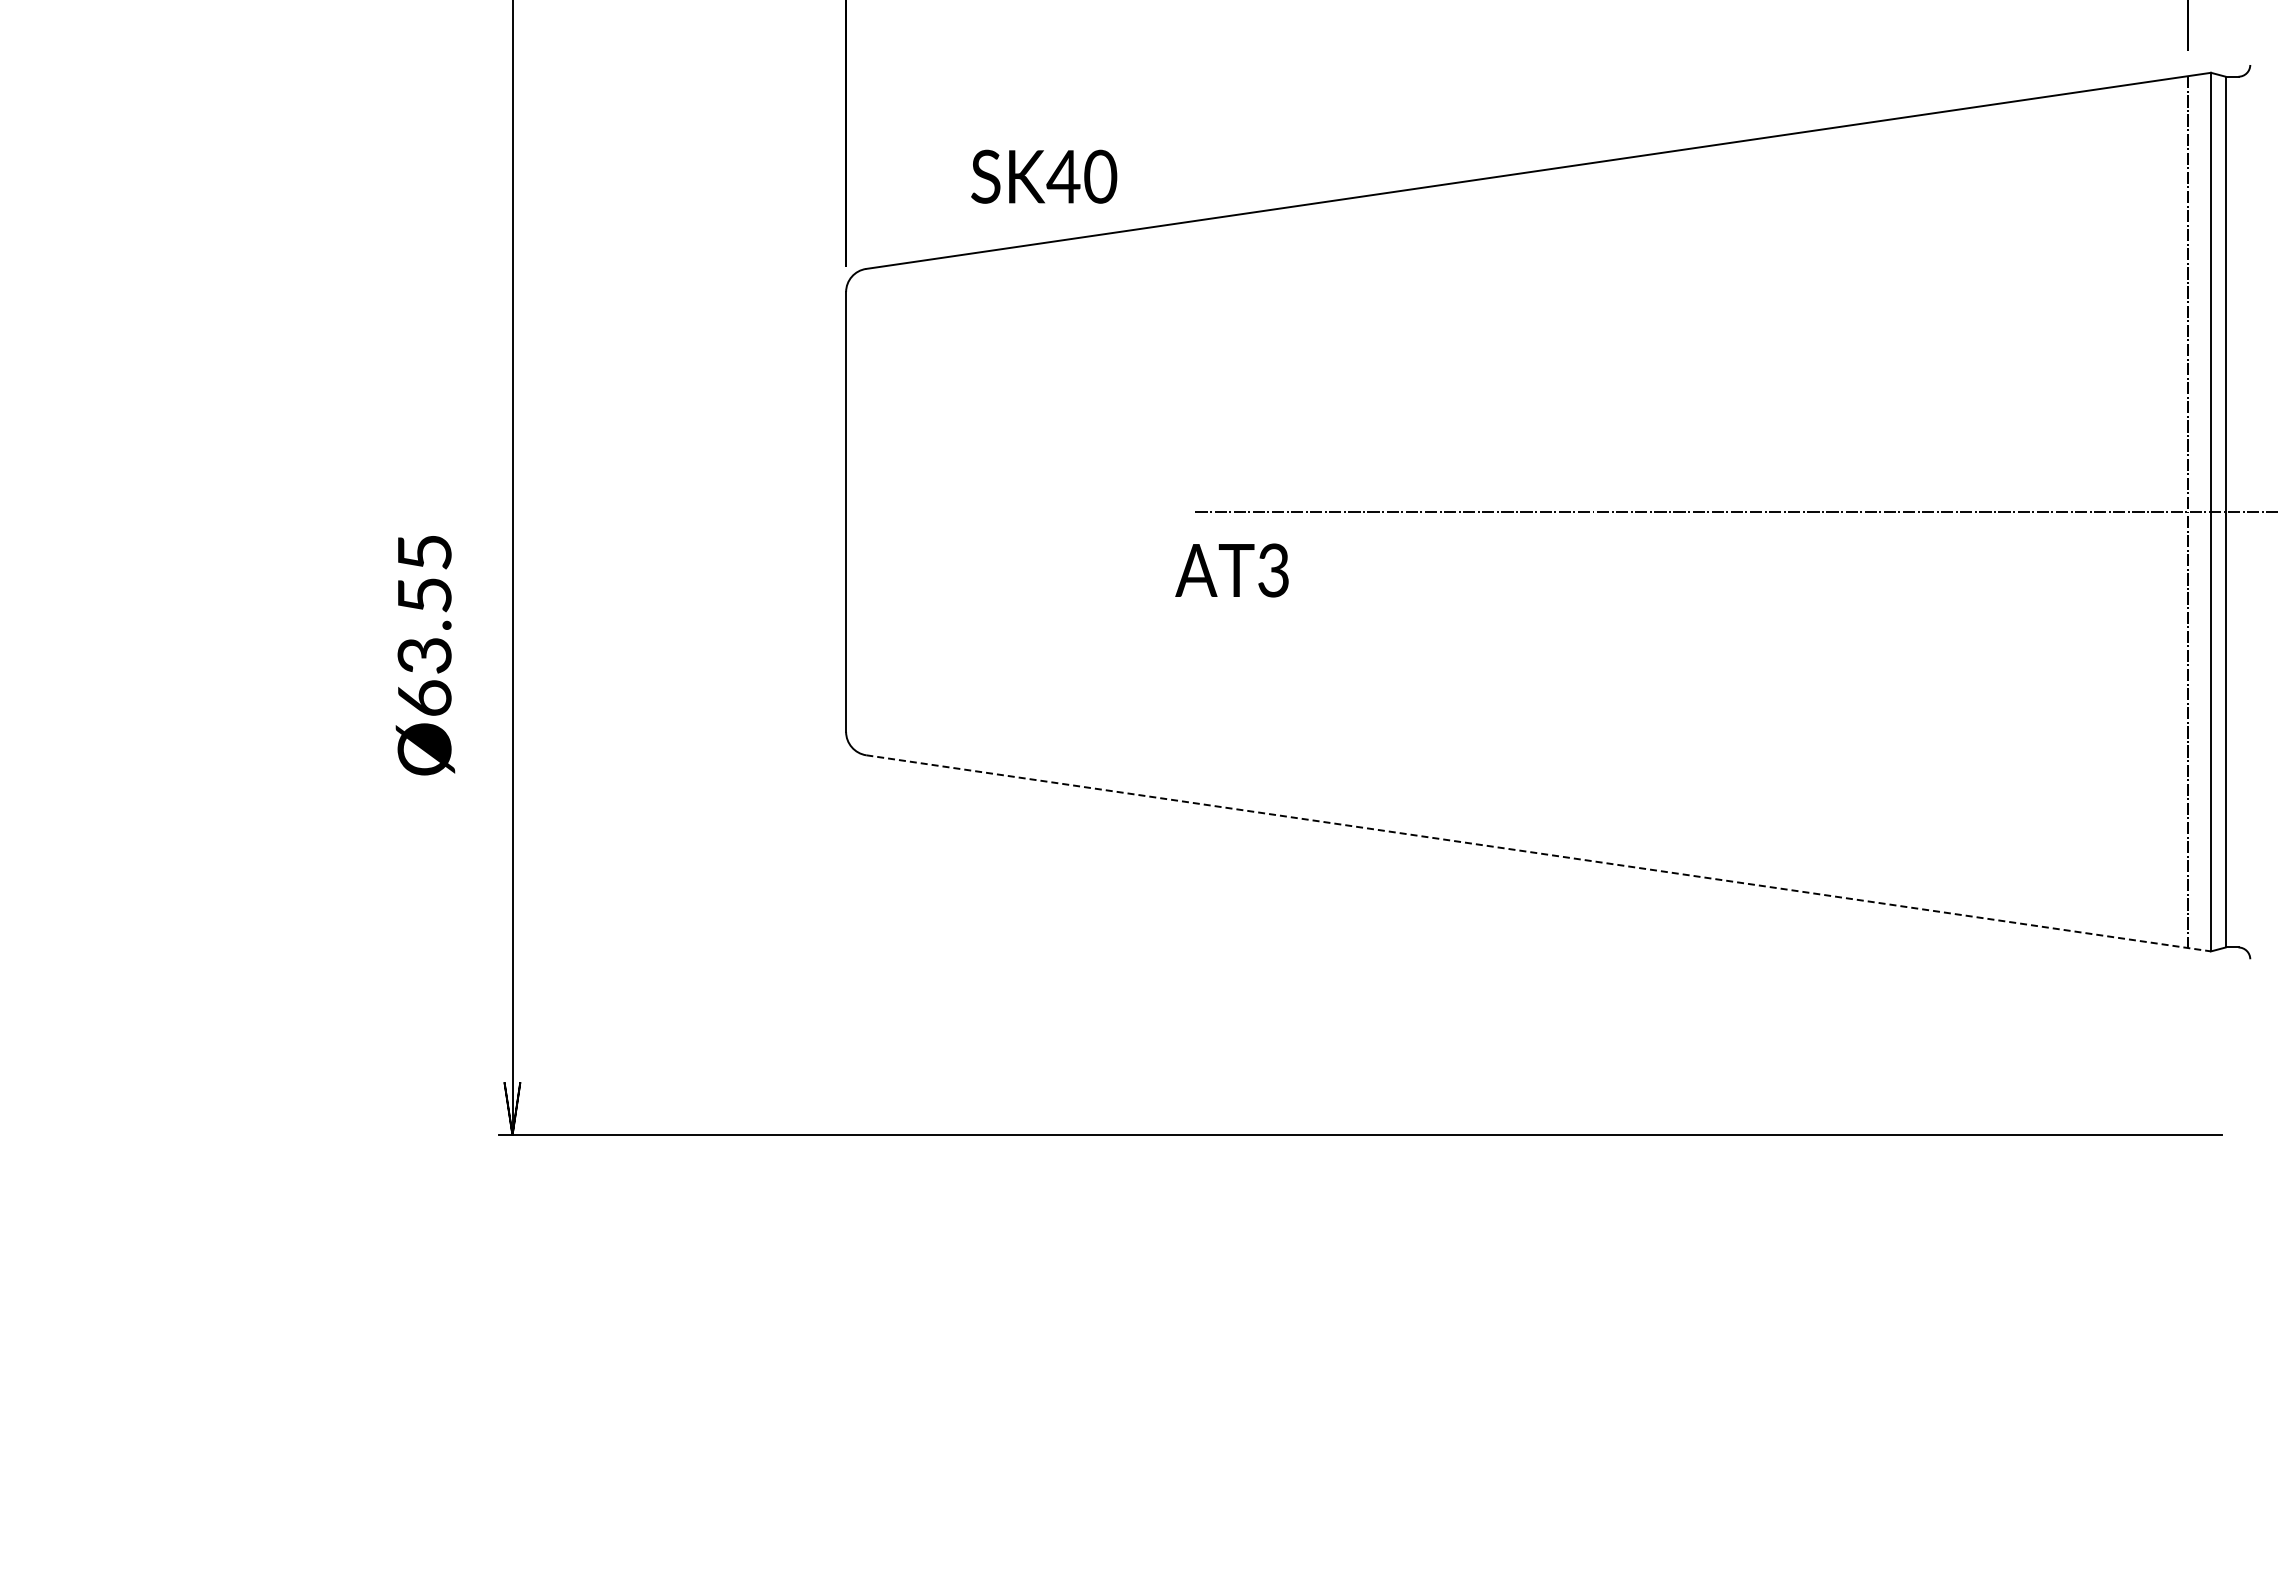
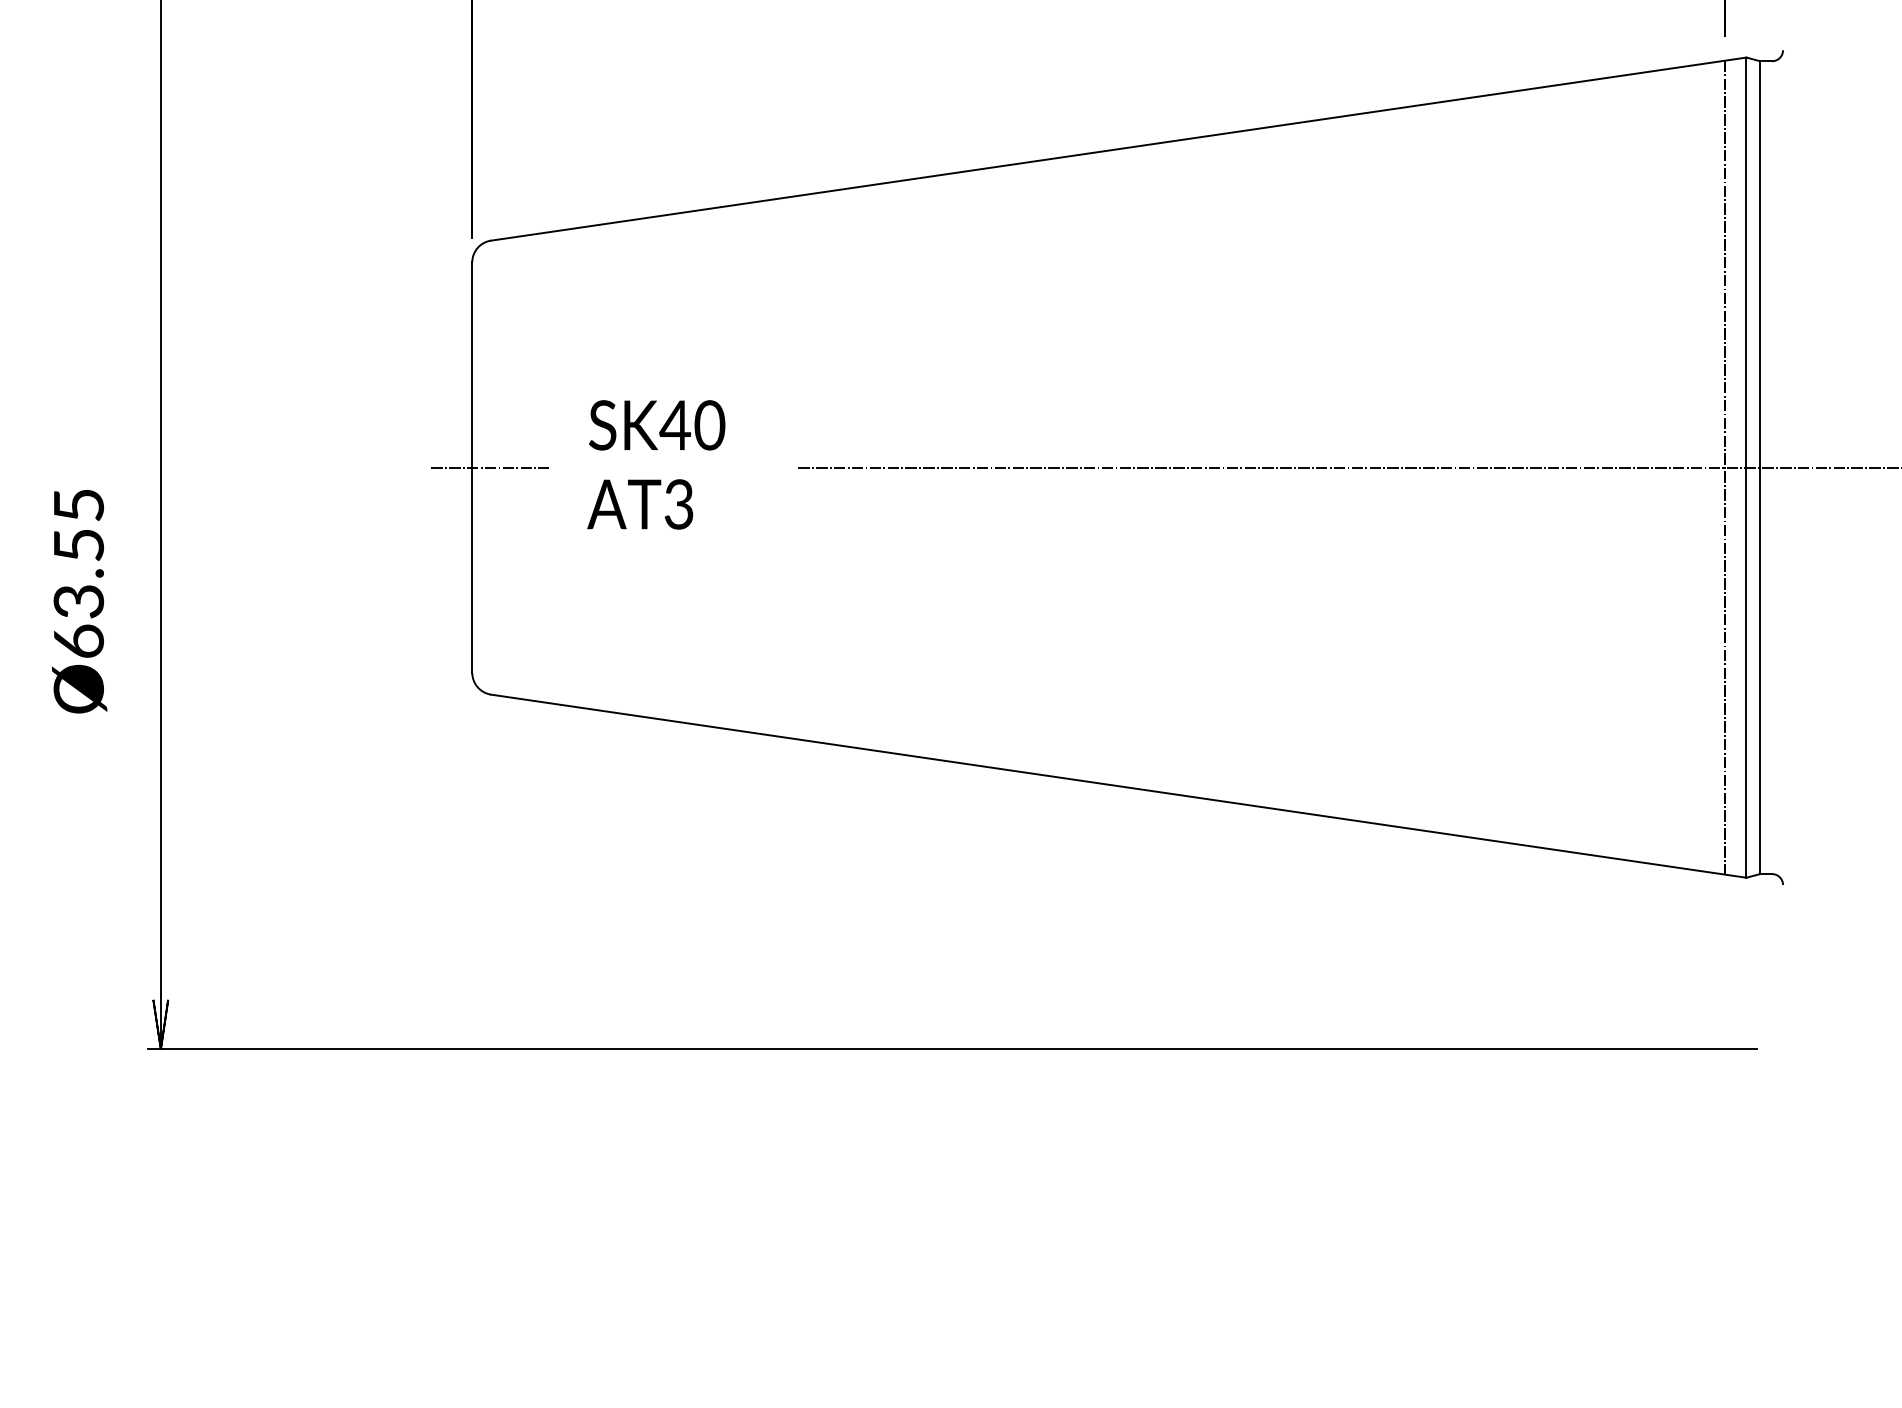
text: (1044, 176) -> (657, 425), moved
line: (865, 512) -> (490, 468), added
text: (1231, 570) -> (639, 504), moved
line: (1539, 853) -> (1119, 786), dashed -> solid

